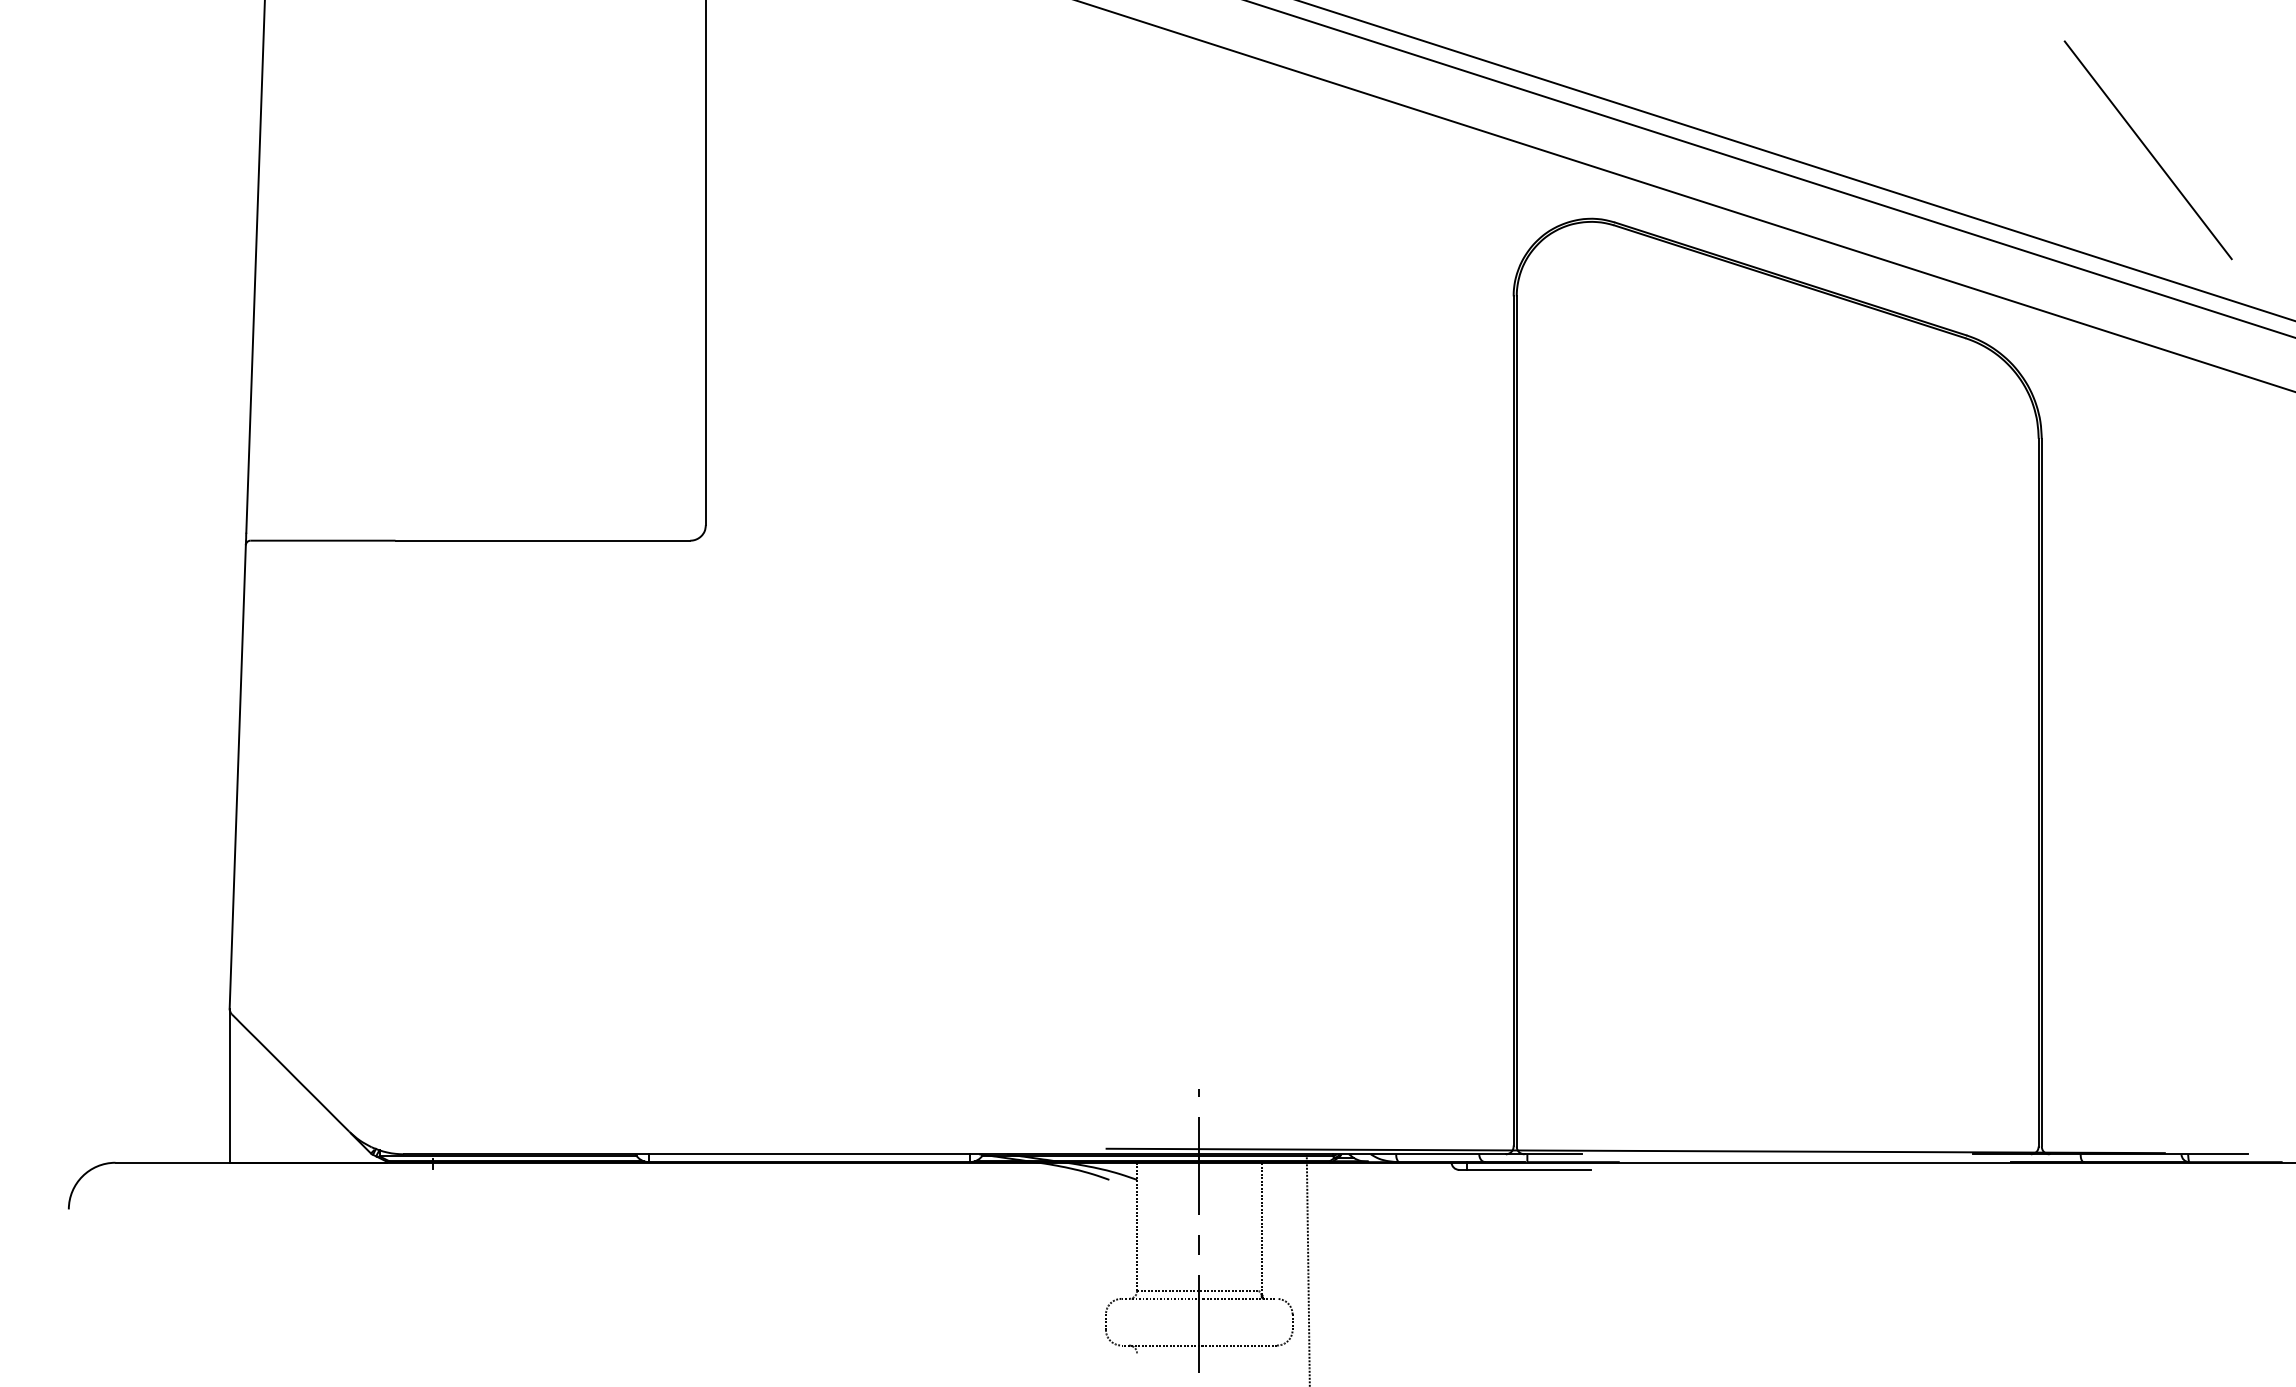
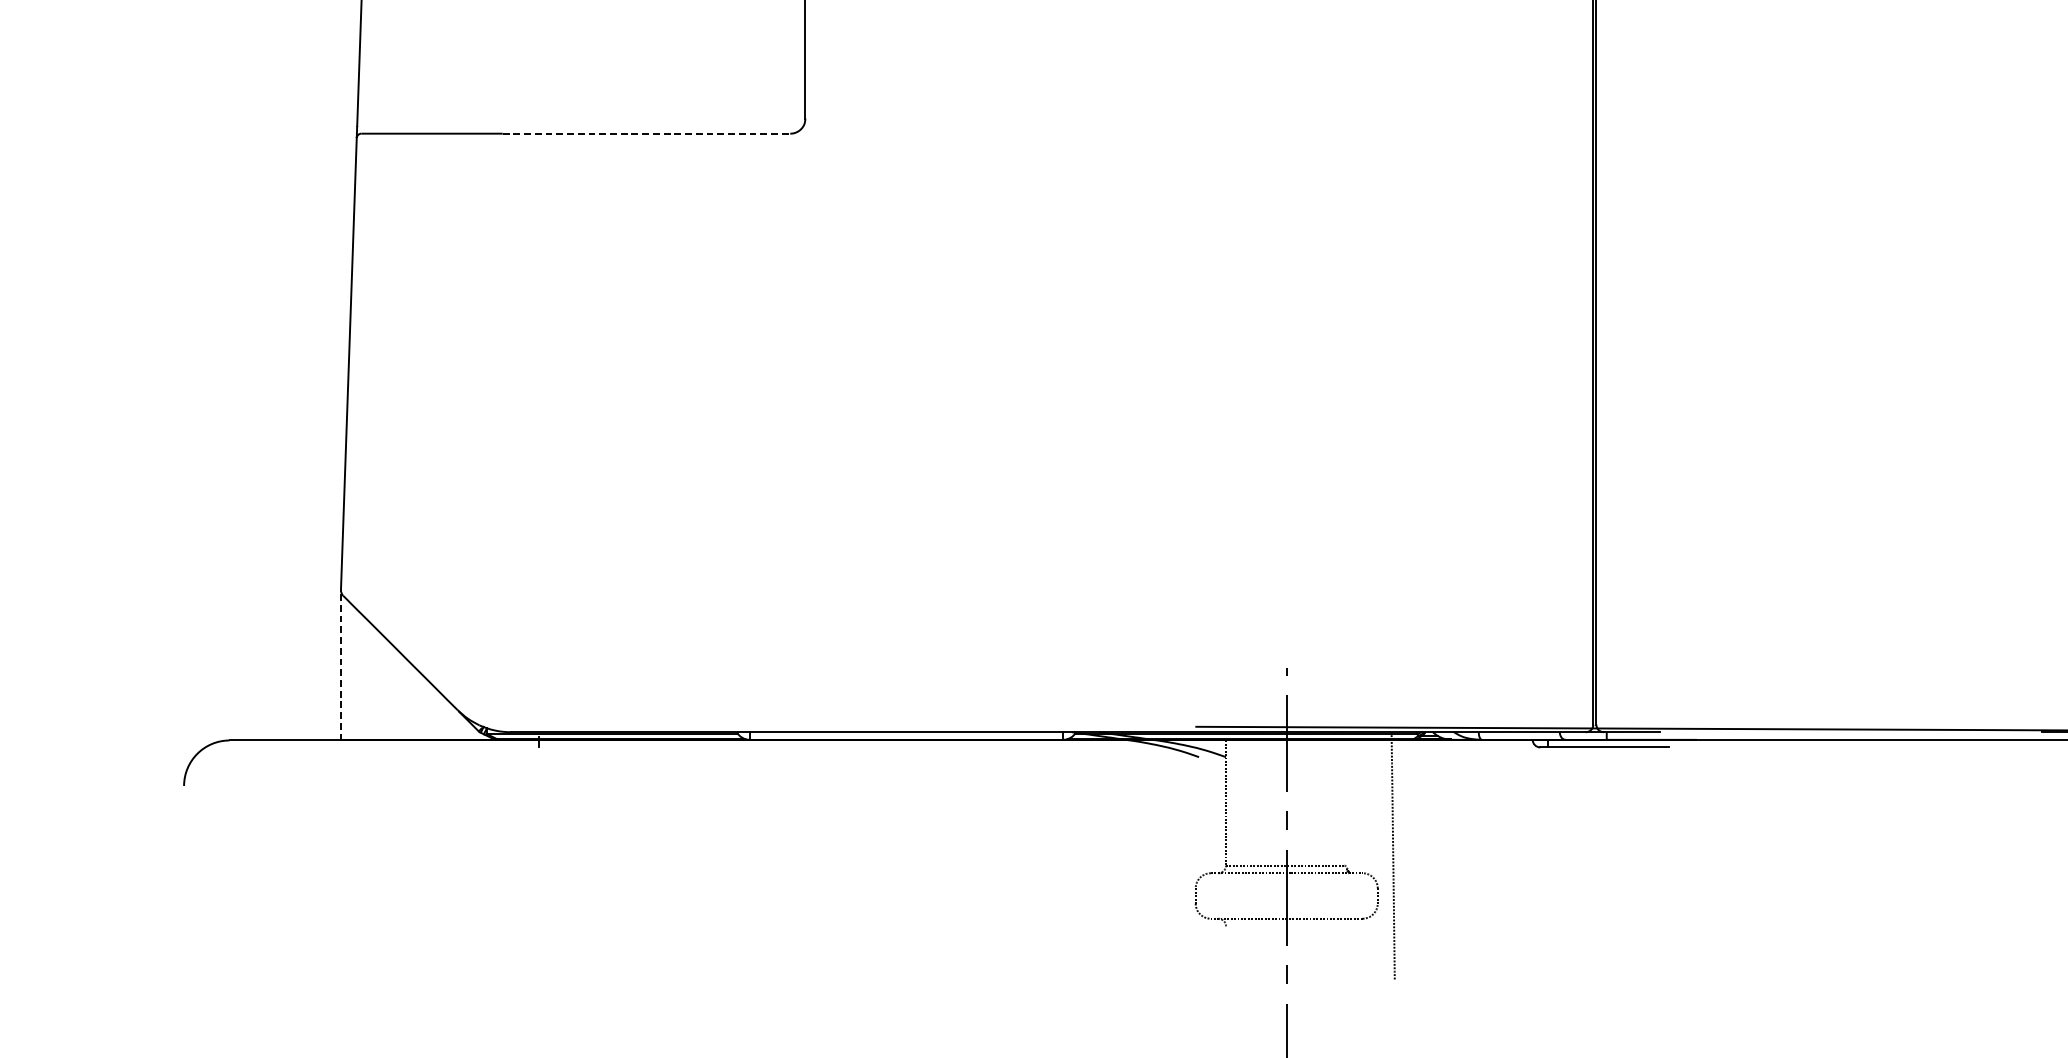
line: (543, 540) -> (647, 133), solid -> dashed
line: (229, 1085) -> (340, 665), solid -> dashed
line: (1261, 1228) -> (1347, 804), removed

